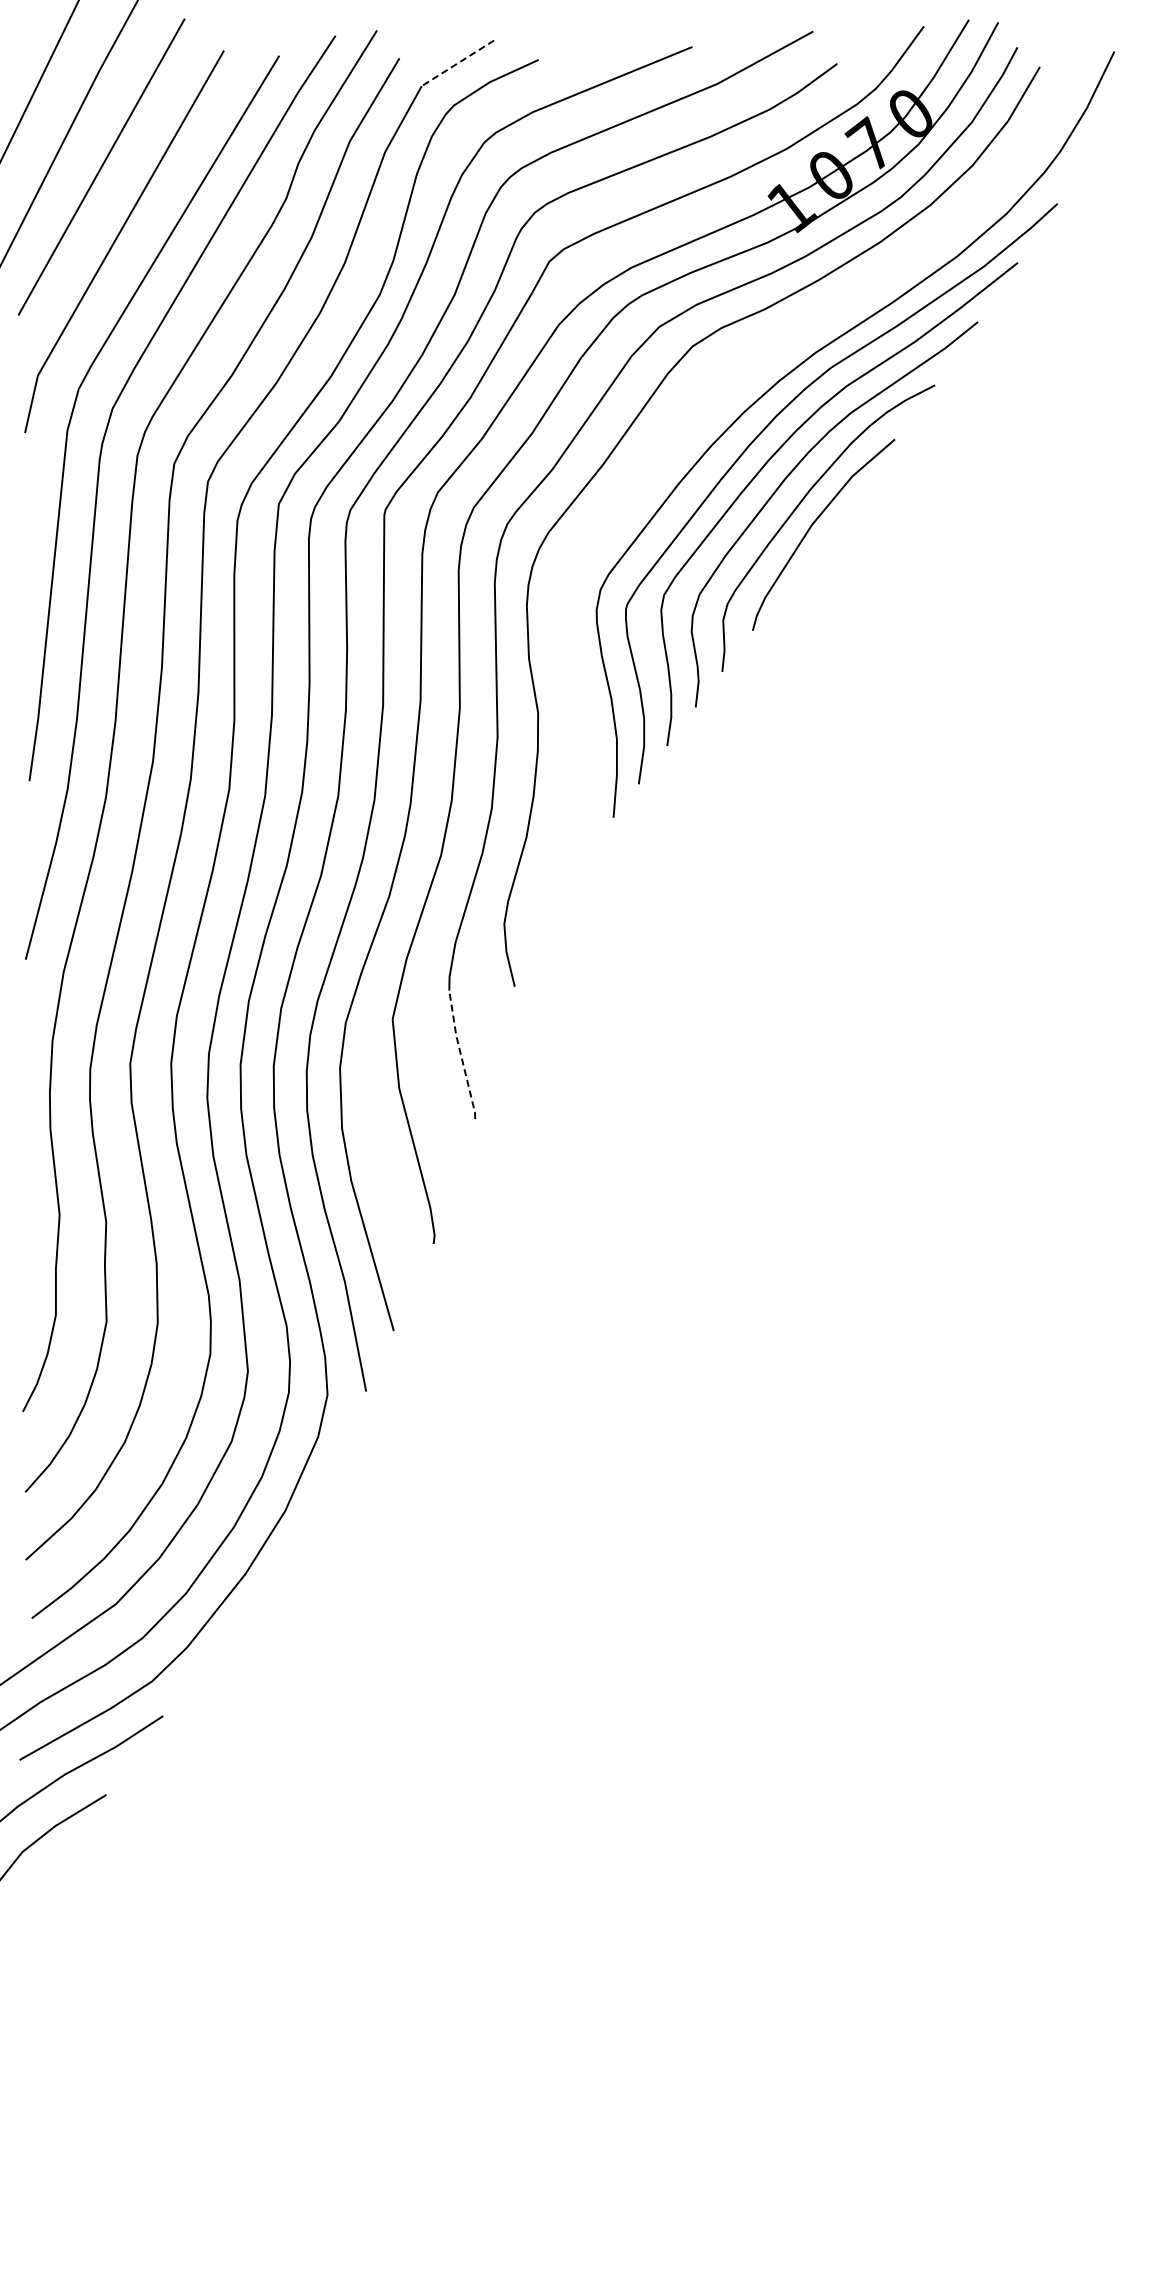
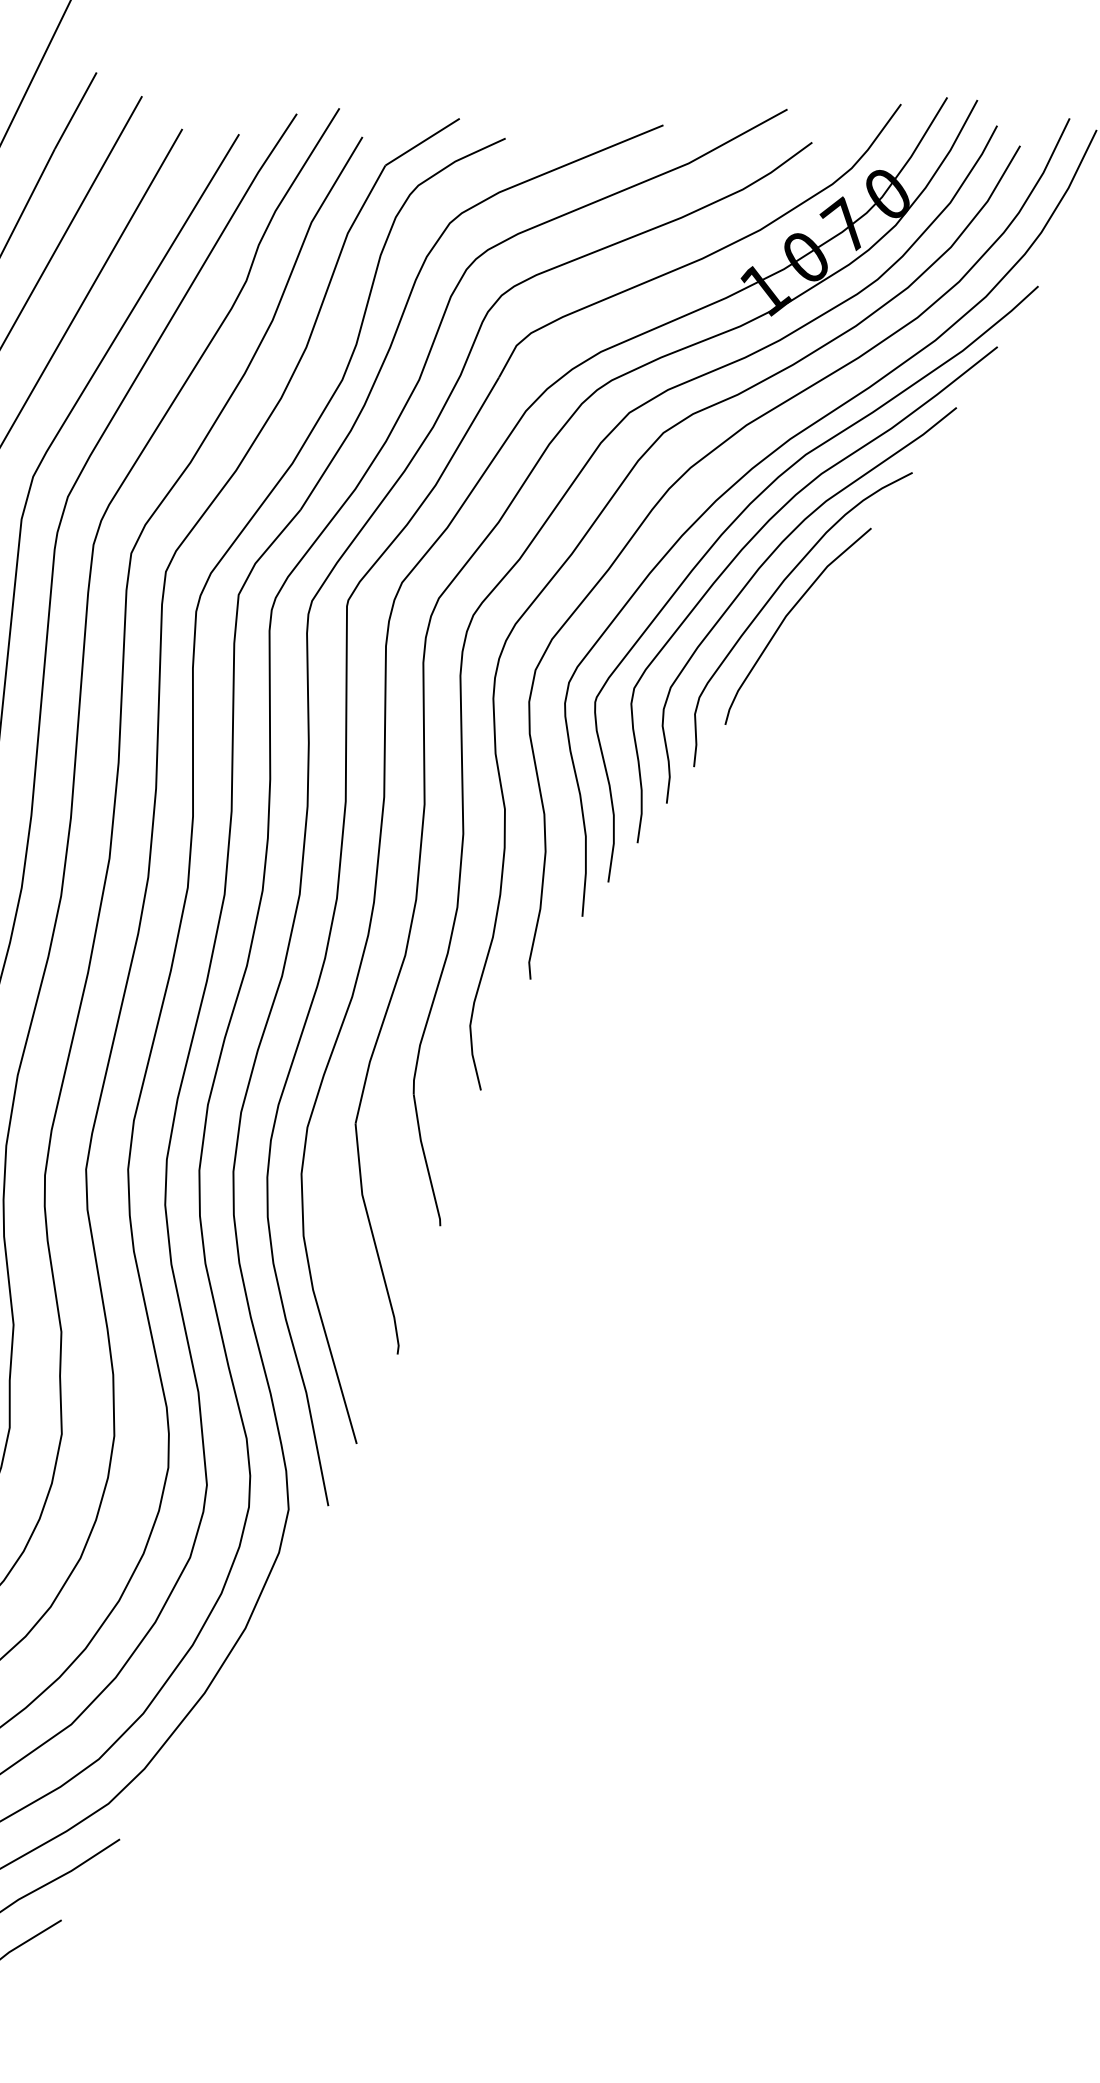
line: (457, 63) -> (422, 142), dashed -> solid
curve: (748, 359) -> (720, 446), added
line: (461, 1055) -> (426, 1160), dashed -> solid

